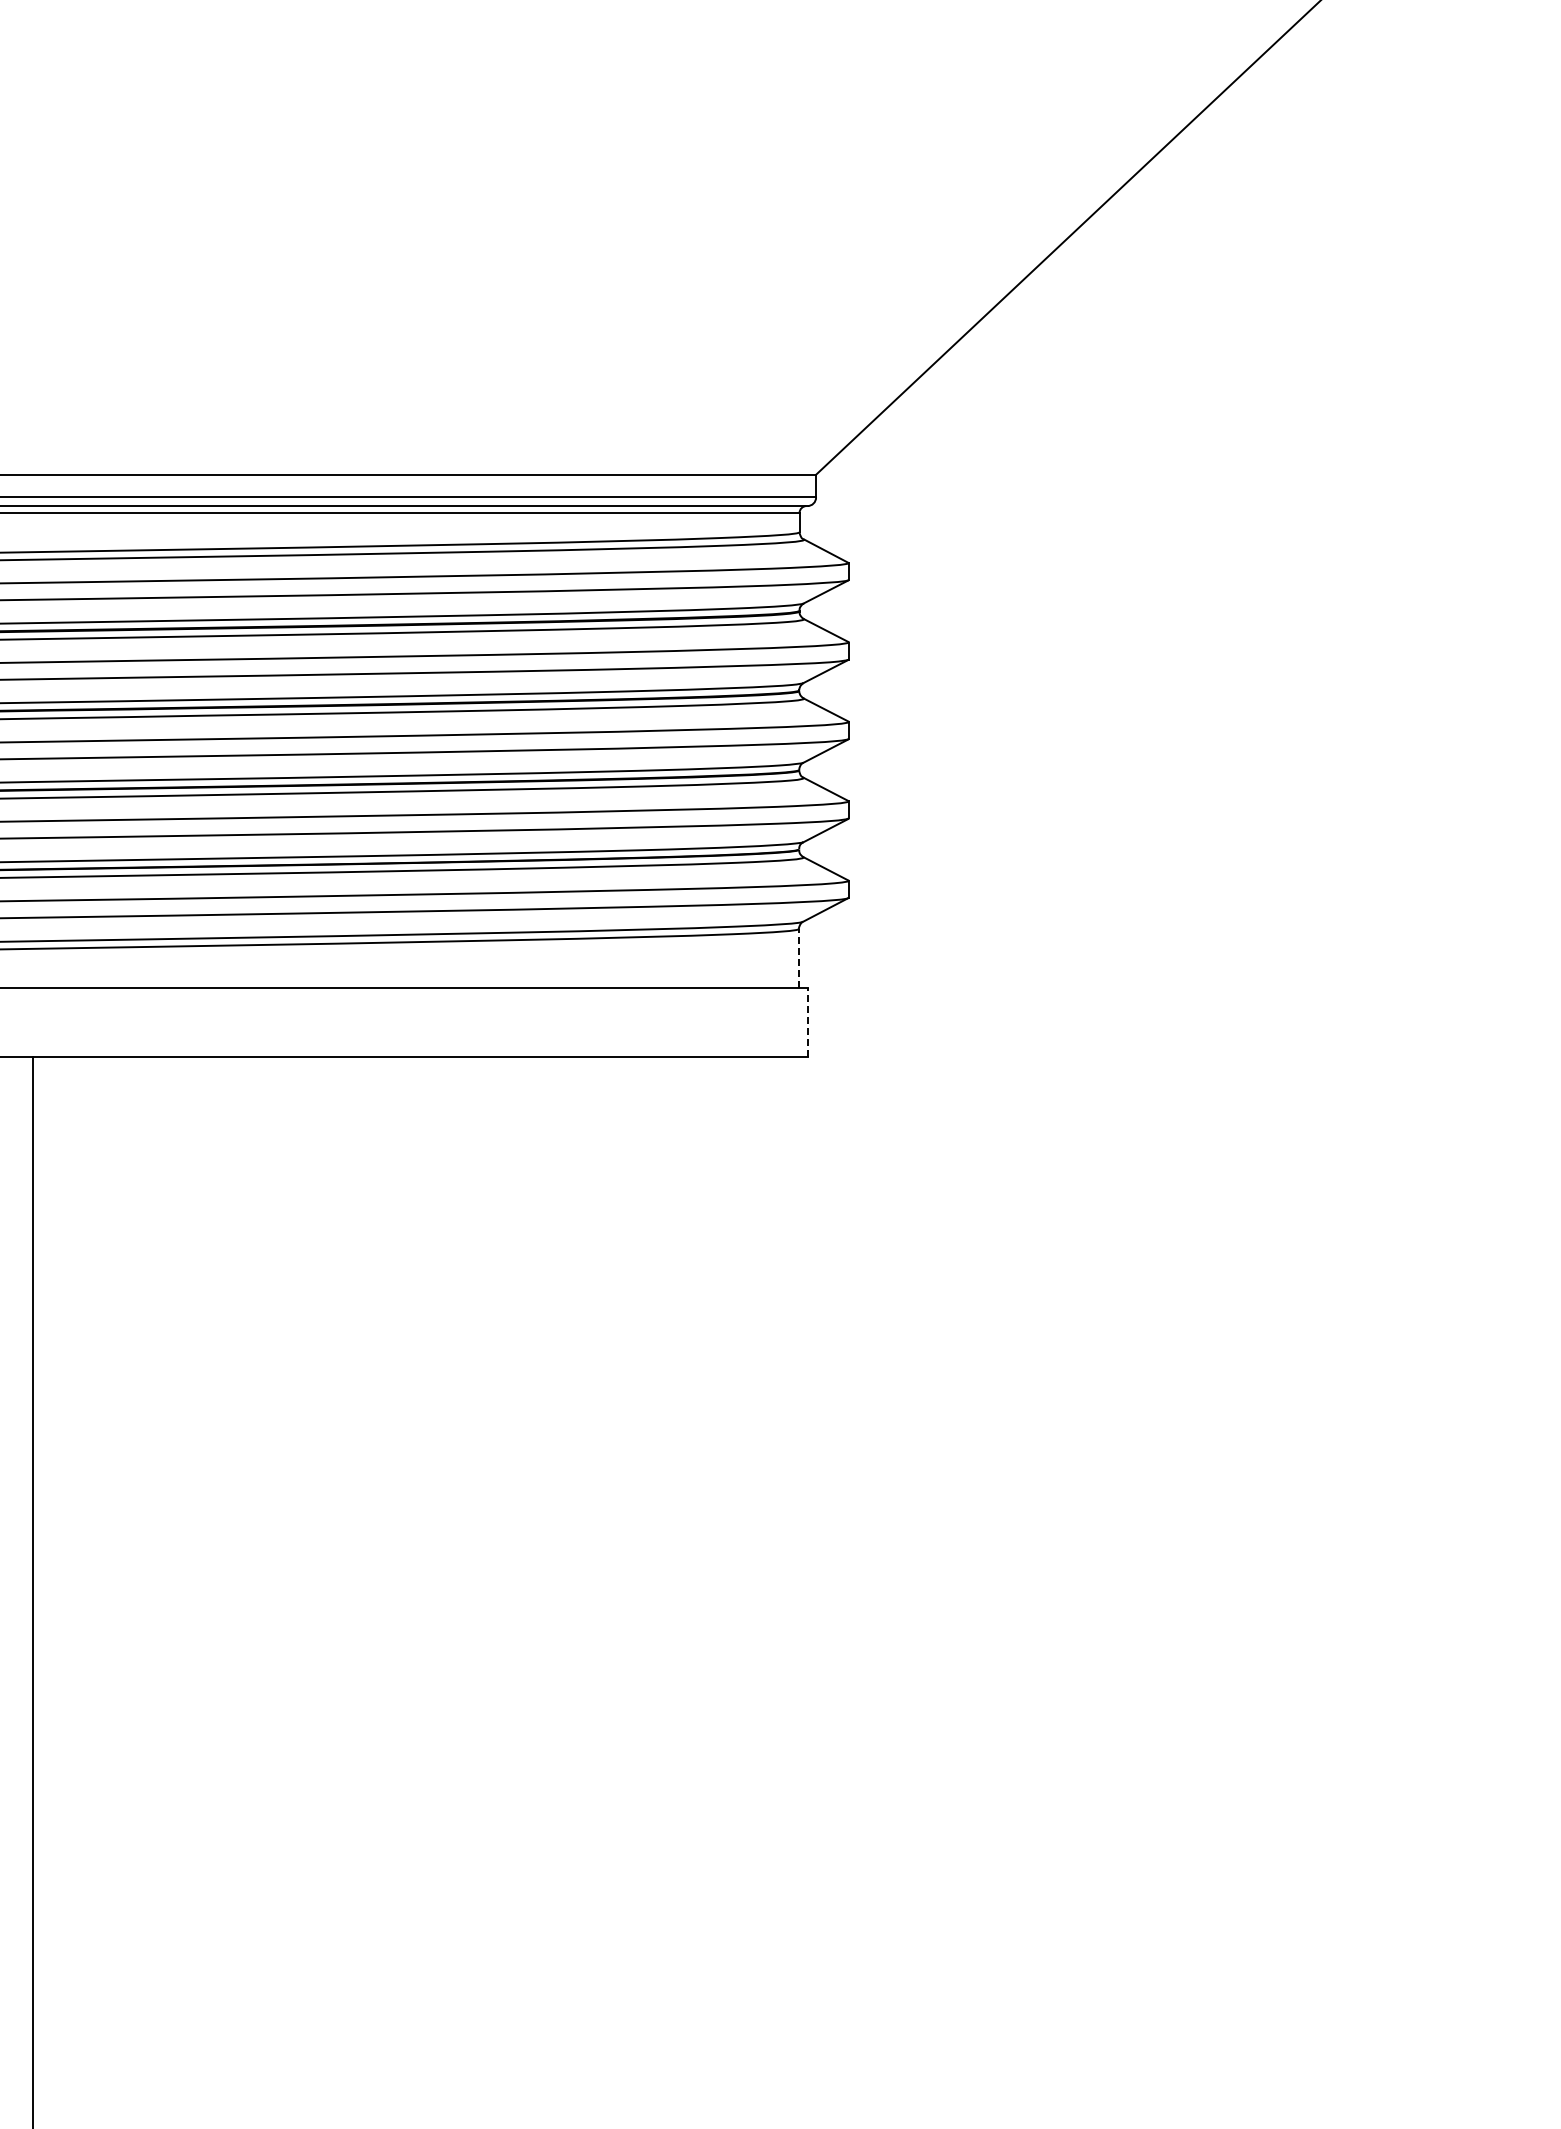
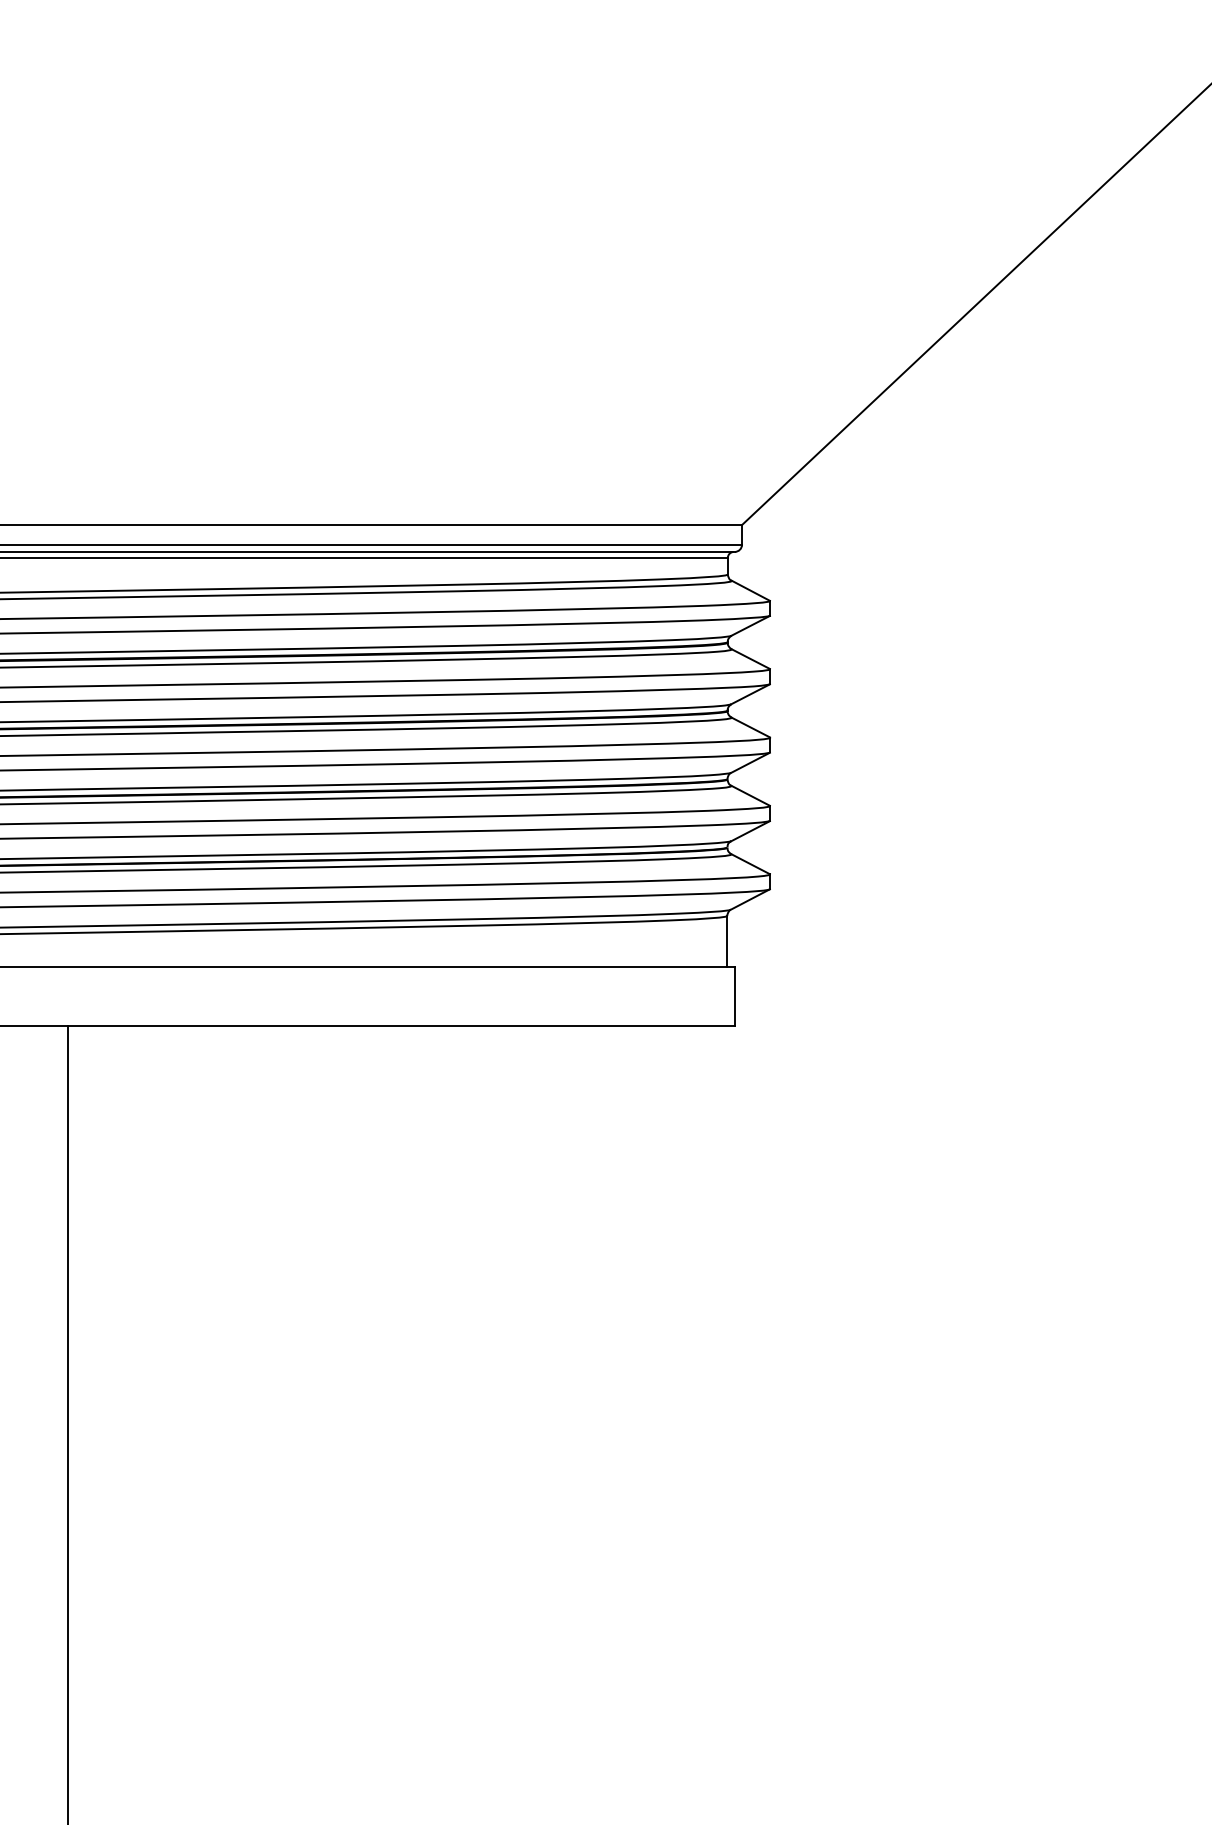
line: (798, 957) -> (726, 940), dashed -> solid
line: (807, 1021) -> (734, 995), dashed -> solid

